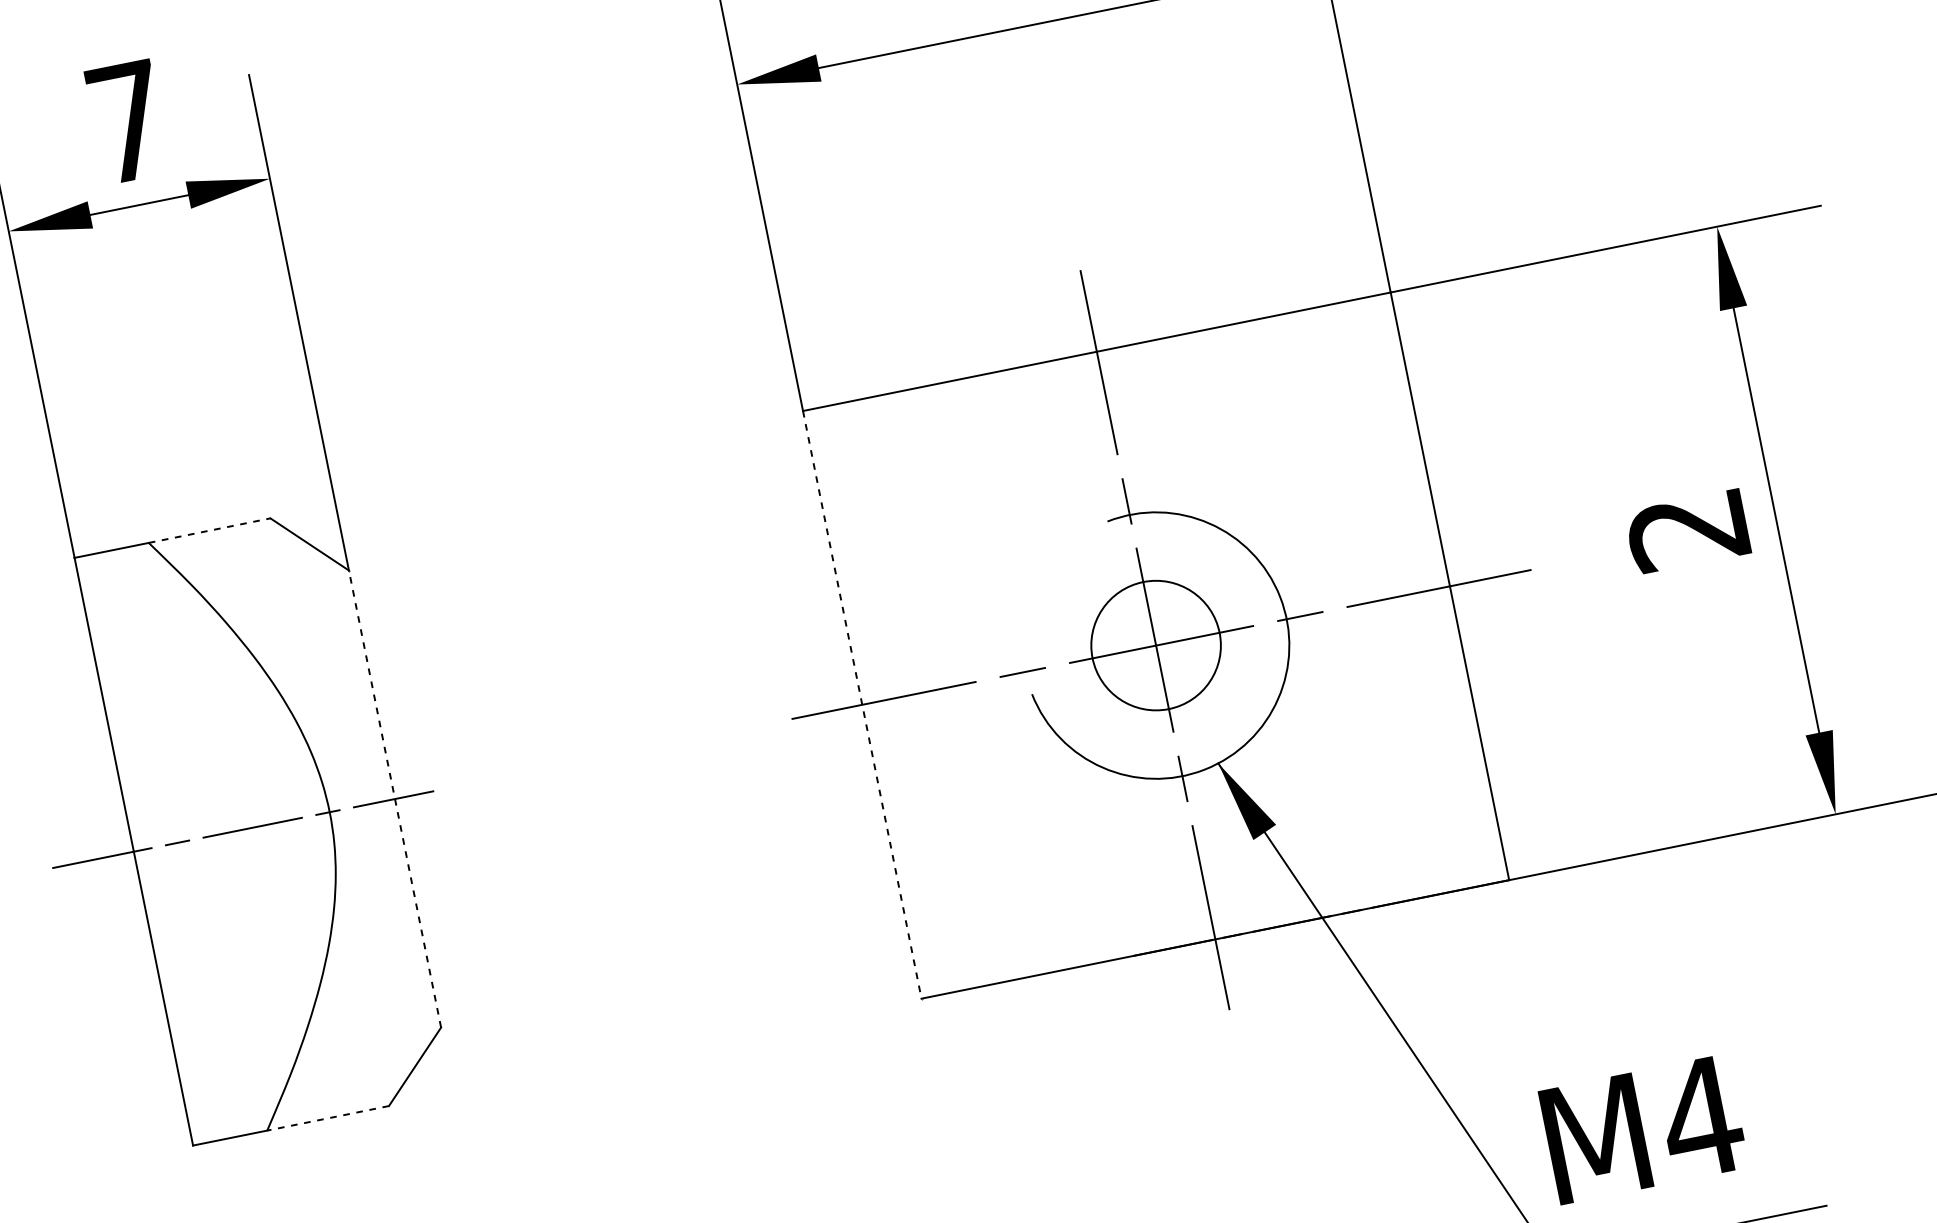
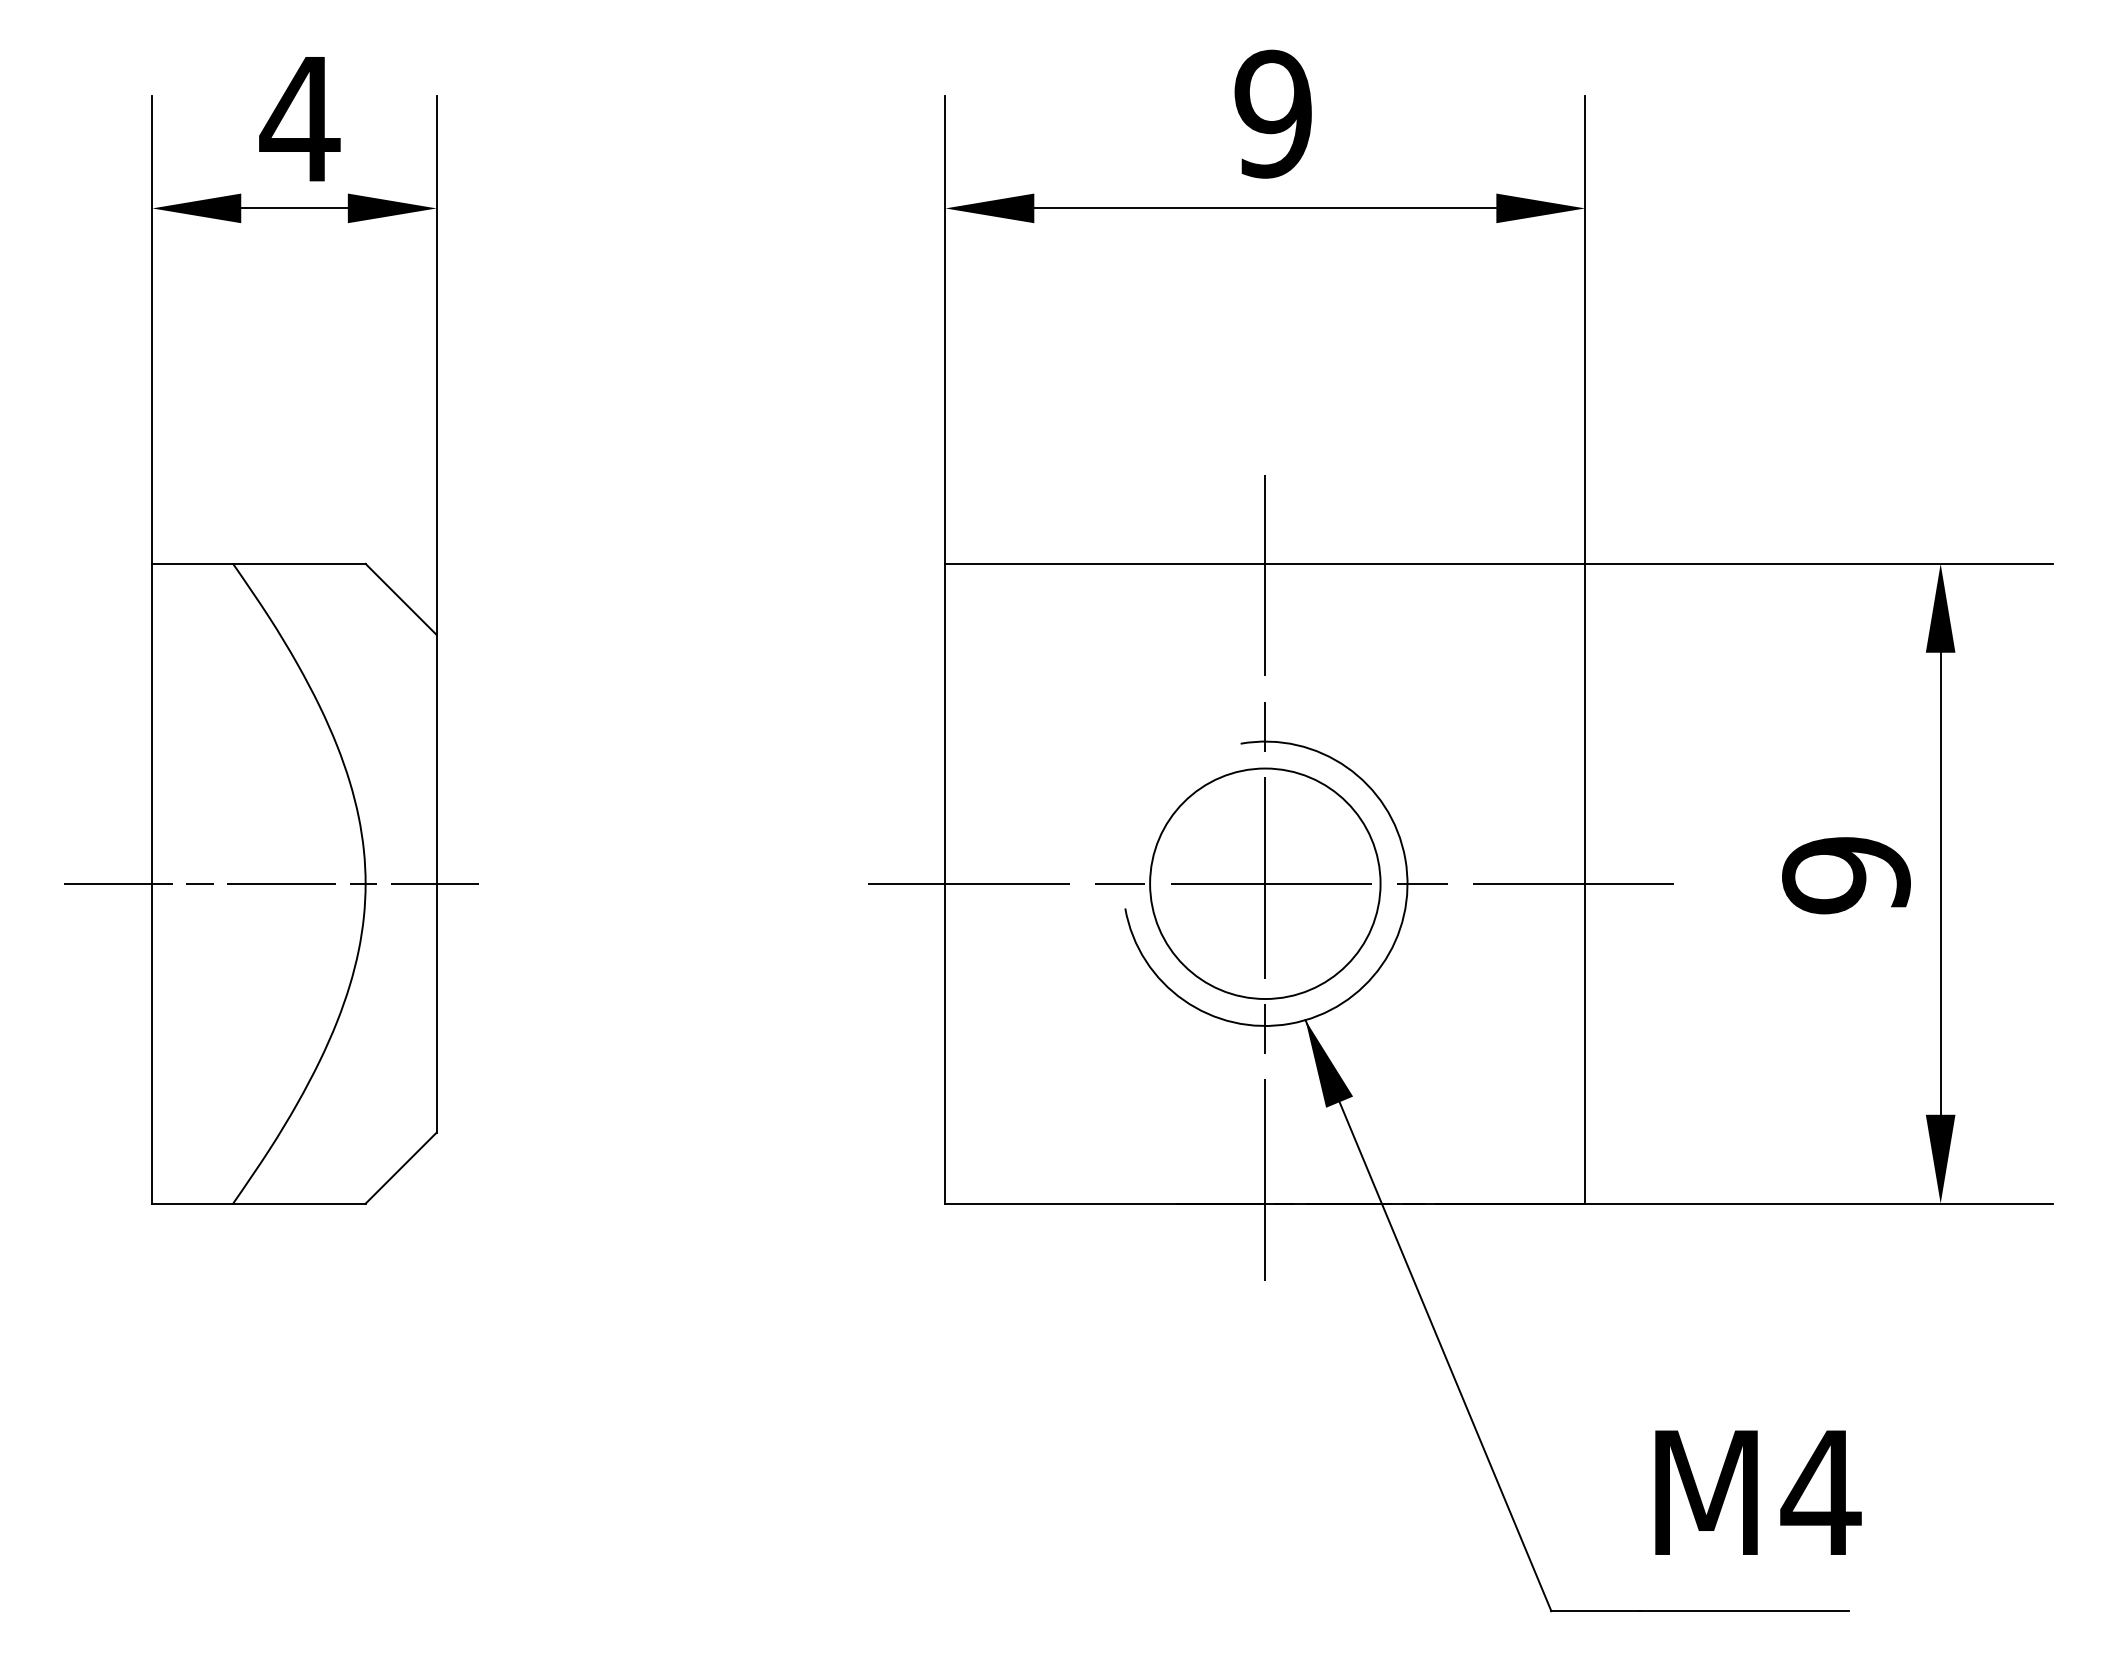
text: (127, 122) -> (299, 119), 7 -> 4
line: (209, 530) -> (299, 563), dashed -> solid
text: (1688, 530) -> (1846, 875), 2 -> 9
circle: (1156, 645) -> (1265, 883), size x1.67
line: (862, 704) -> (945, 883), dashed -> solid
line: (394, 798) -> (436, 883), dashed -> solid
line: (327, 1118) -> (298, 1203), dashed -> solid
text: (1643, 1129) -> (1758, 1492), moved

